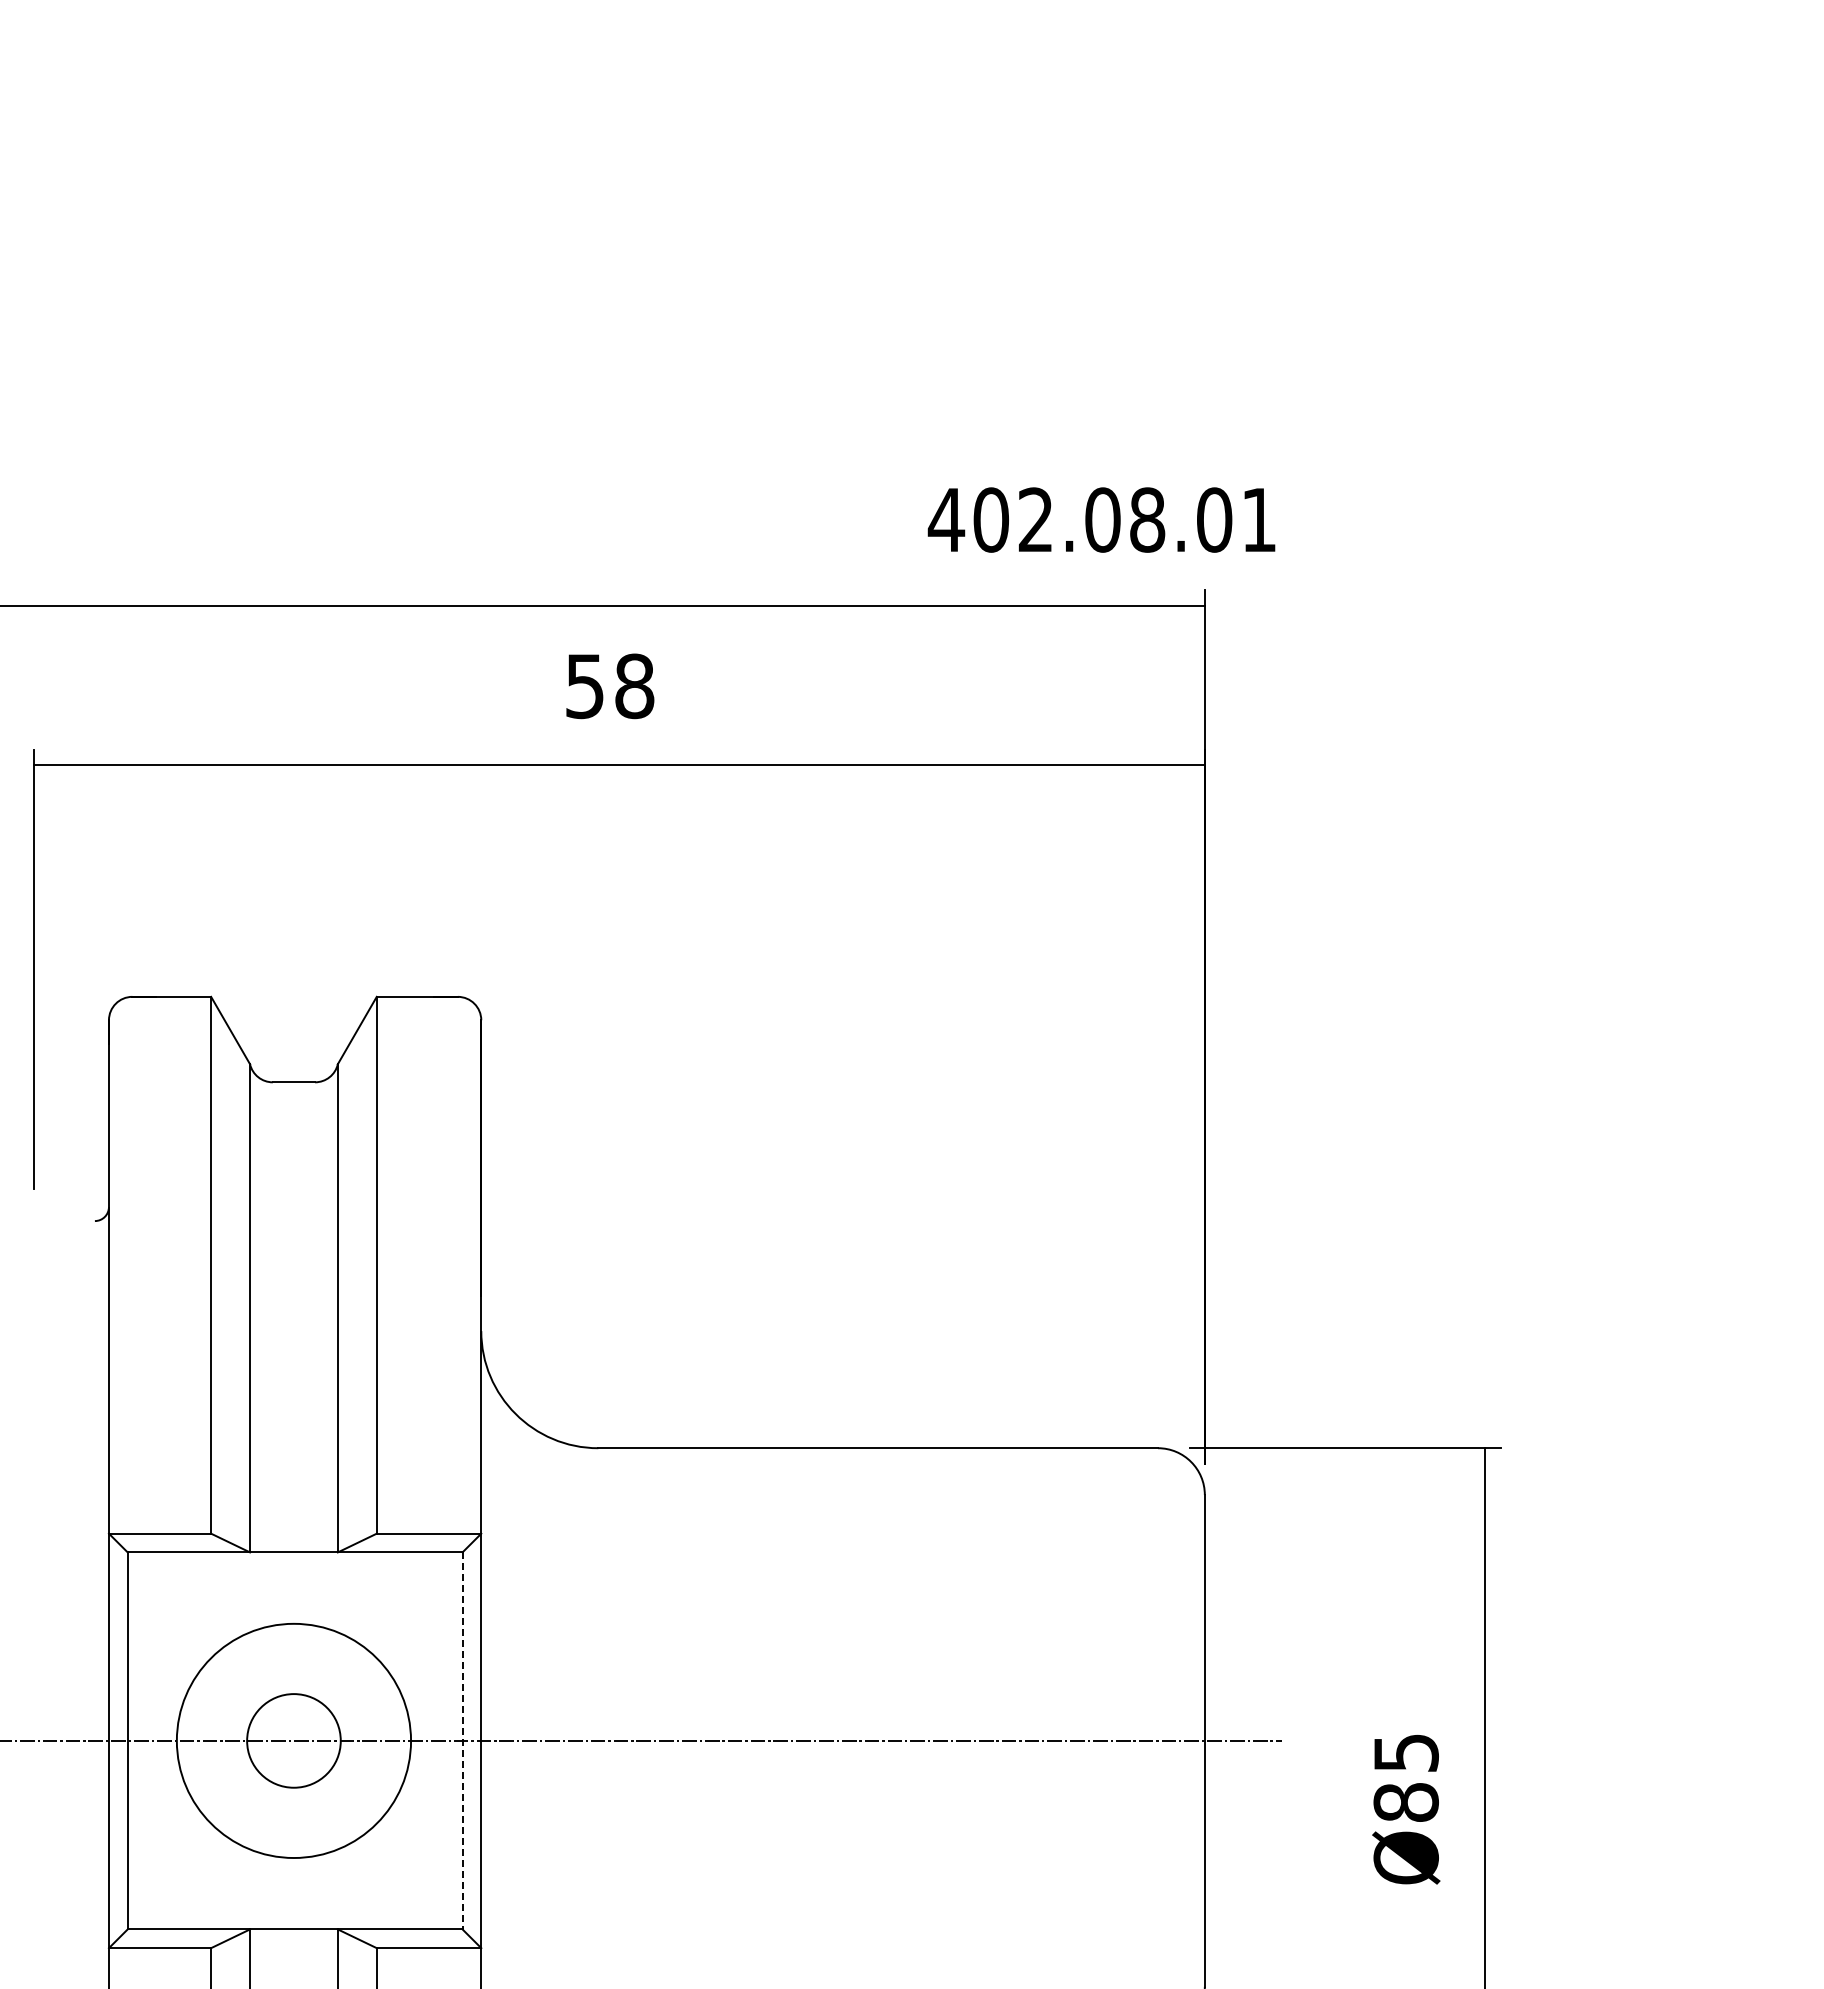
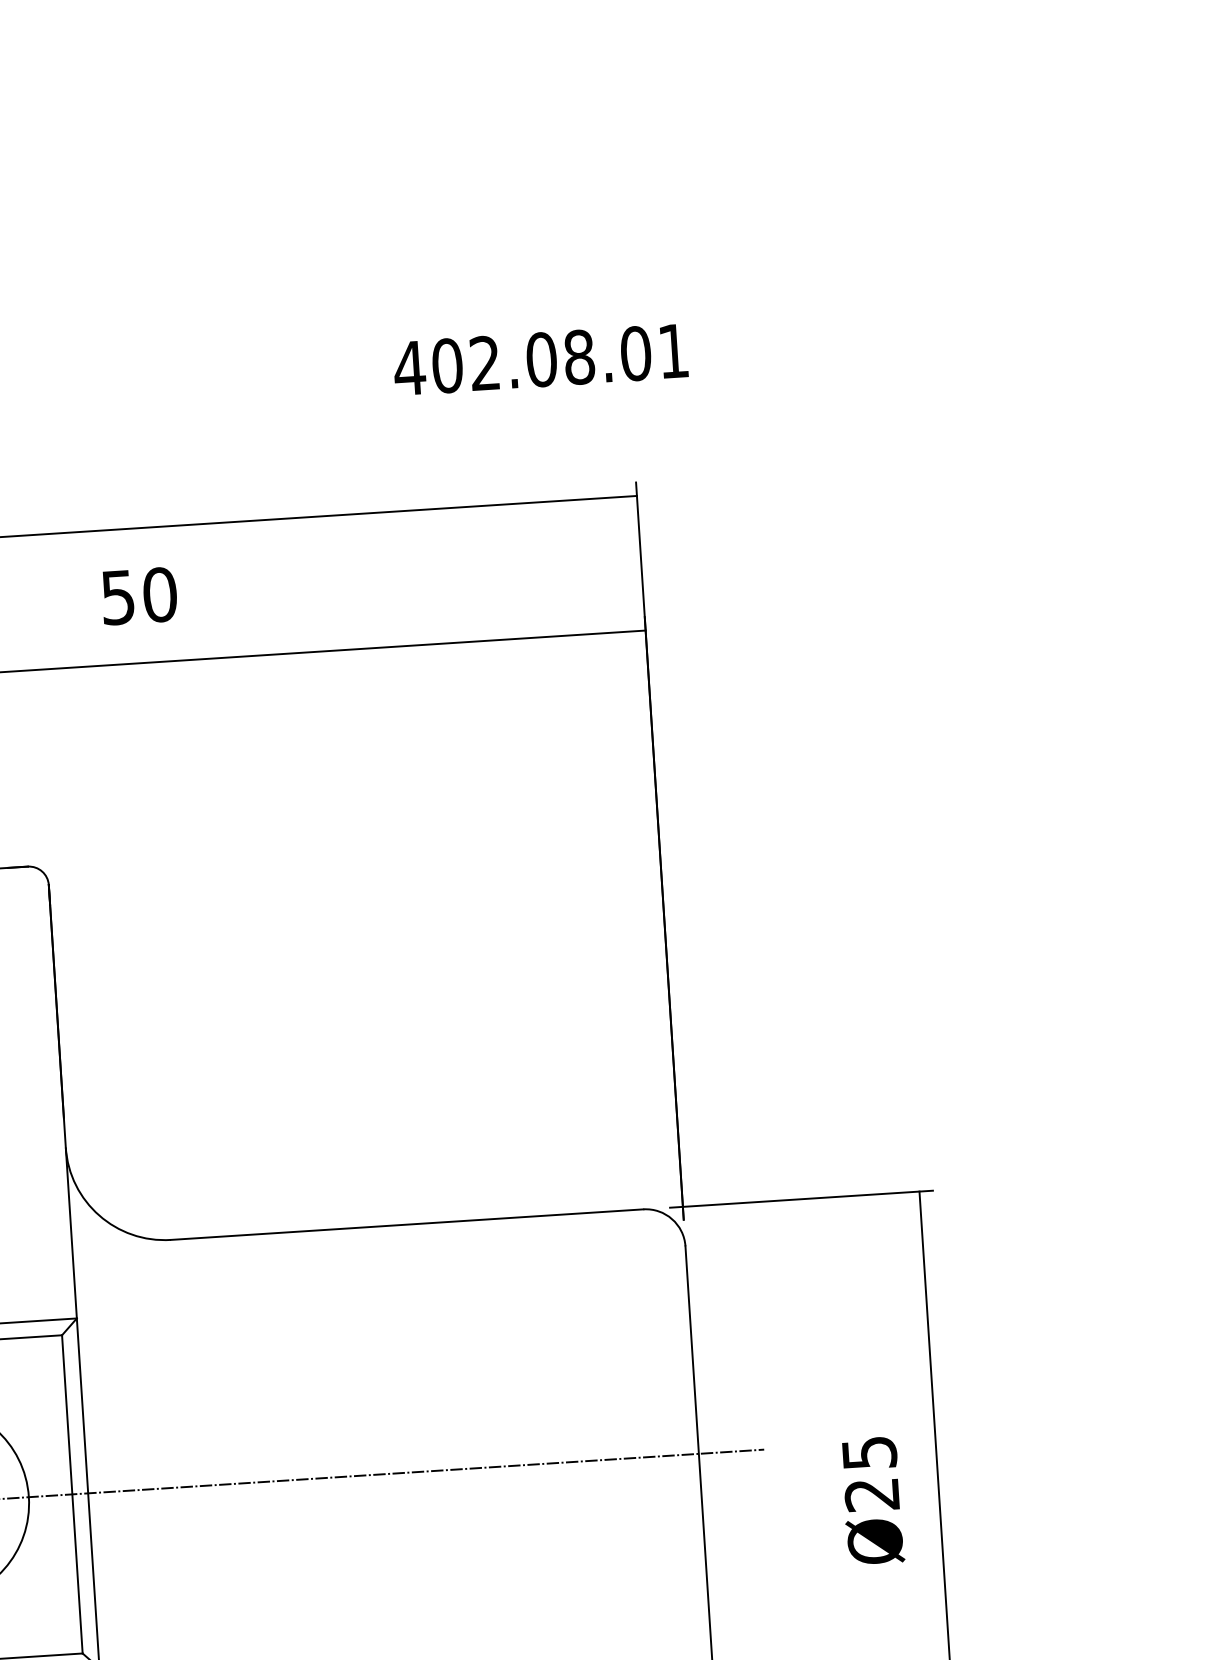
text: (1101, 519) -> (540, 359), moved
text: (634, 685) -> (159, 594), 58 -> 50
line: (462, 1740) -> (72, 1494), dashed -> solid
text: (1405, 1802) -> (871, 1494), Ø85 -> Ø25

